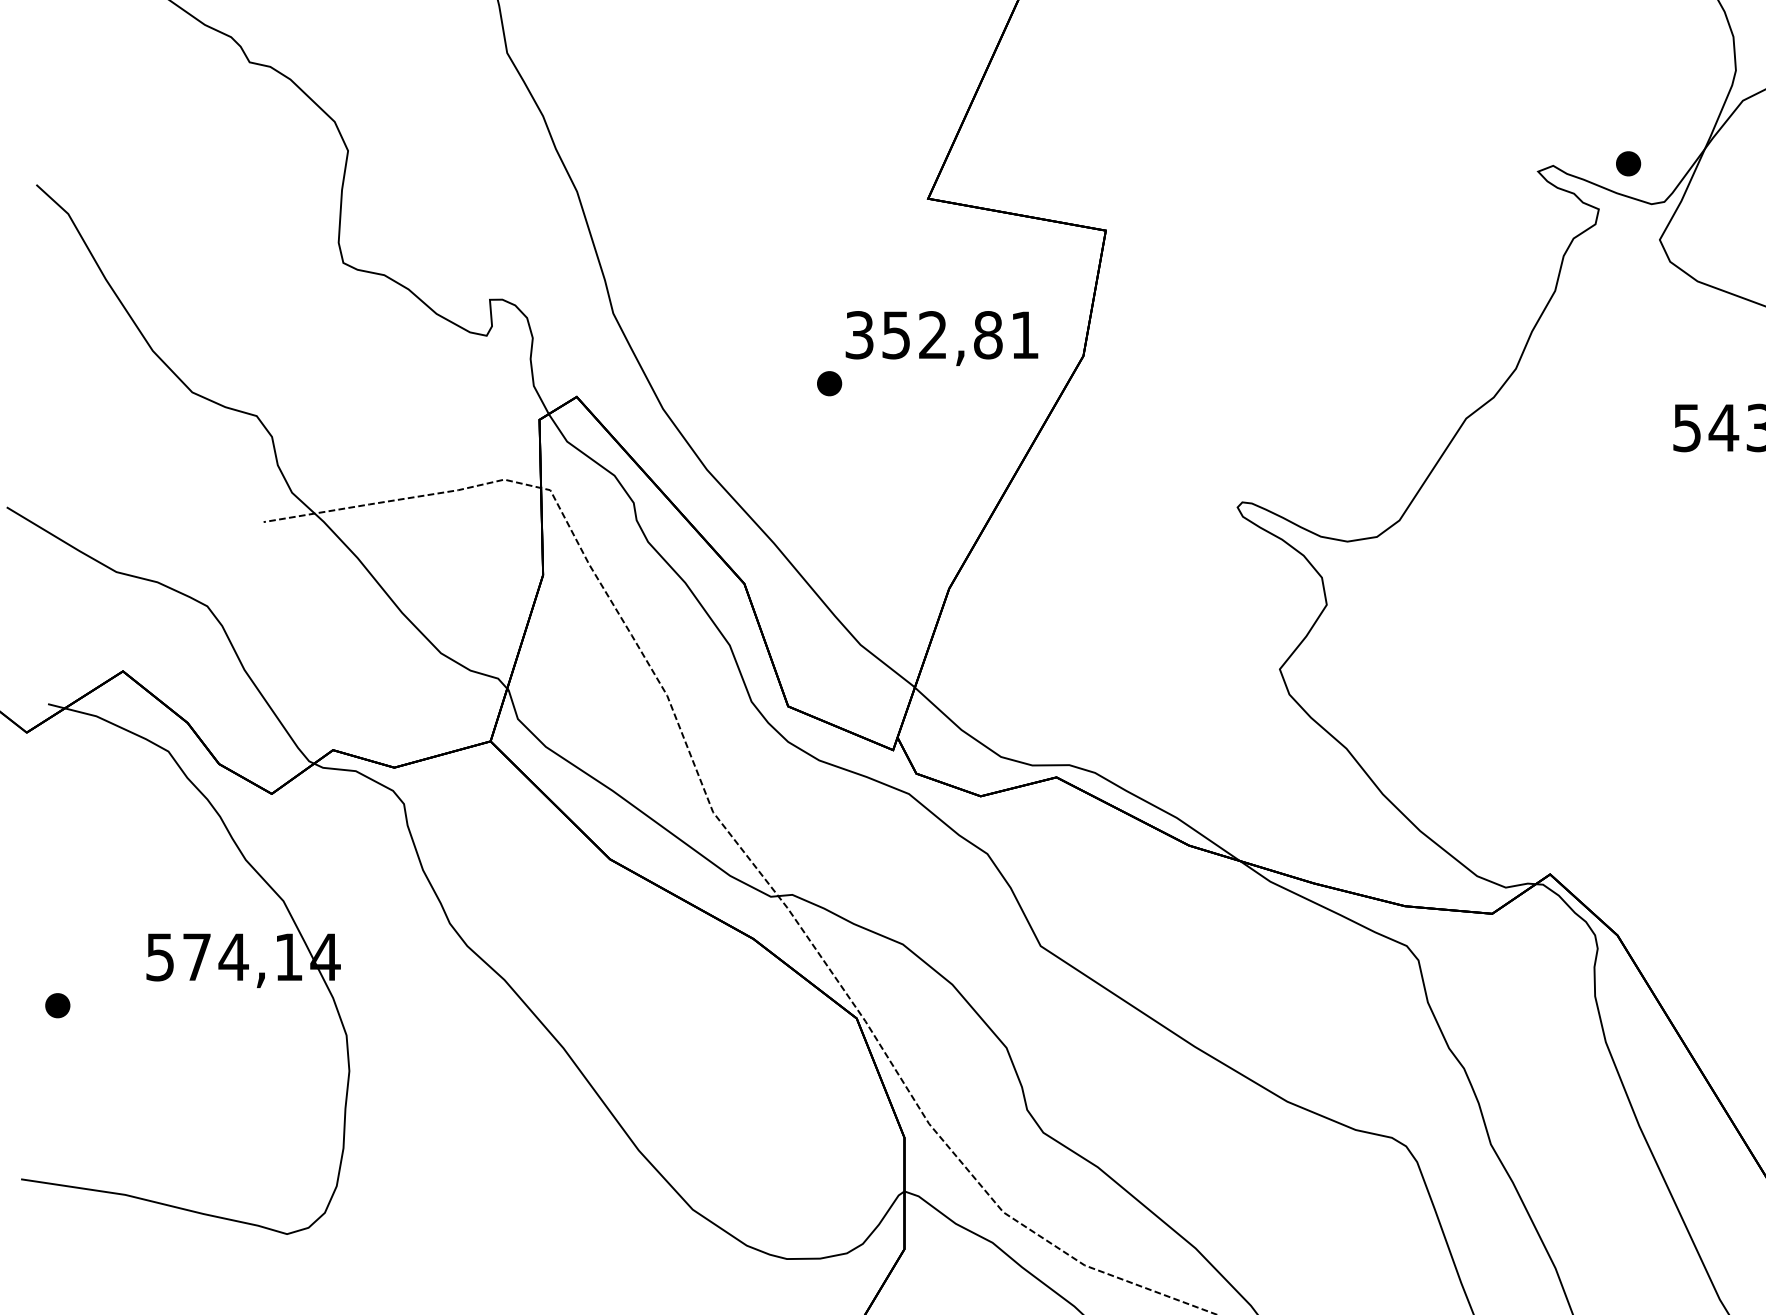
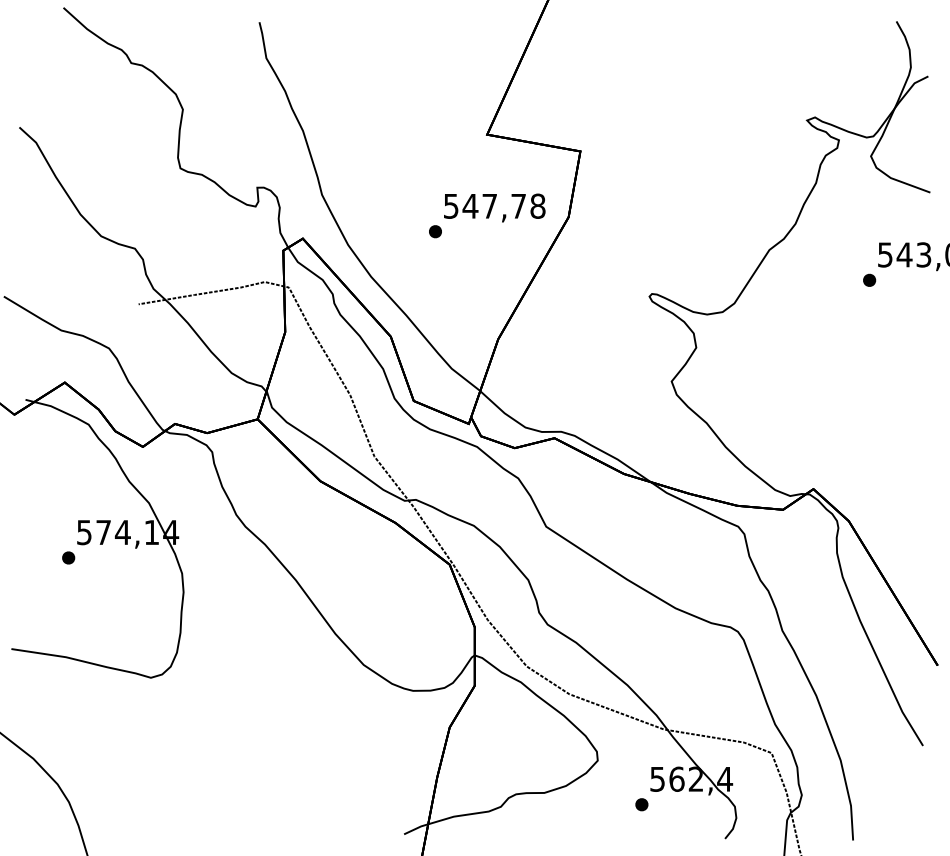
part: (1628, 162) -> (869, 279), moved
text: (942, 333) -> (494, 205), 352,81 -> 547,78
part: (57, 1004) -> (68, 557), moved

